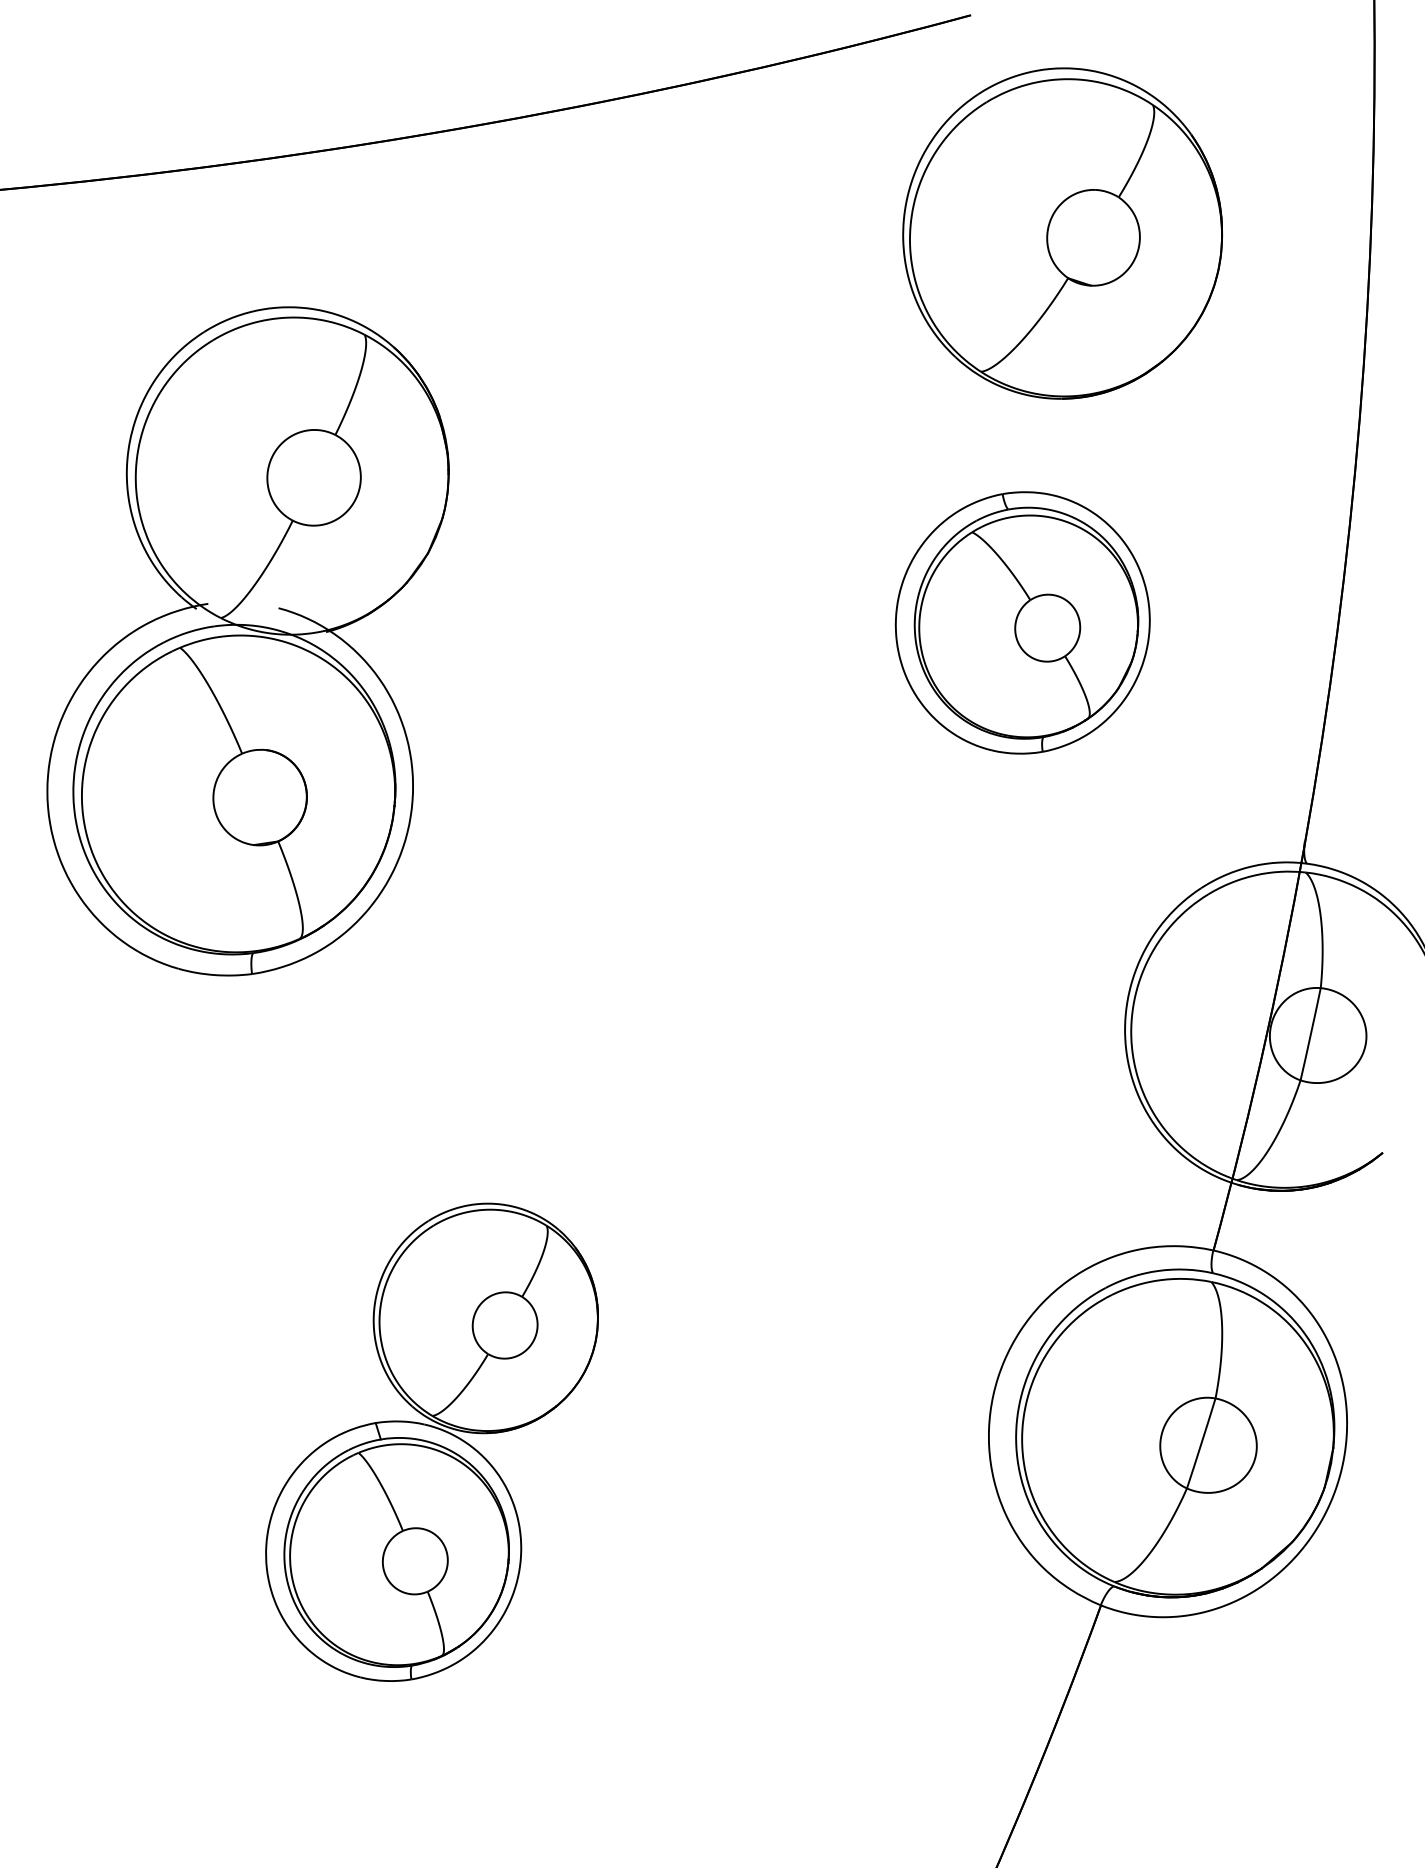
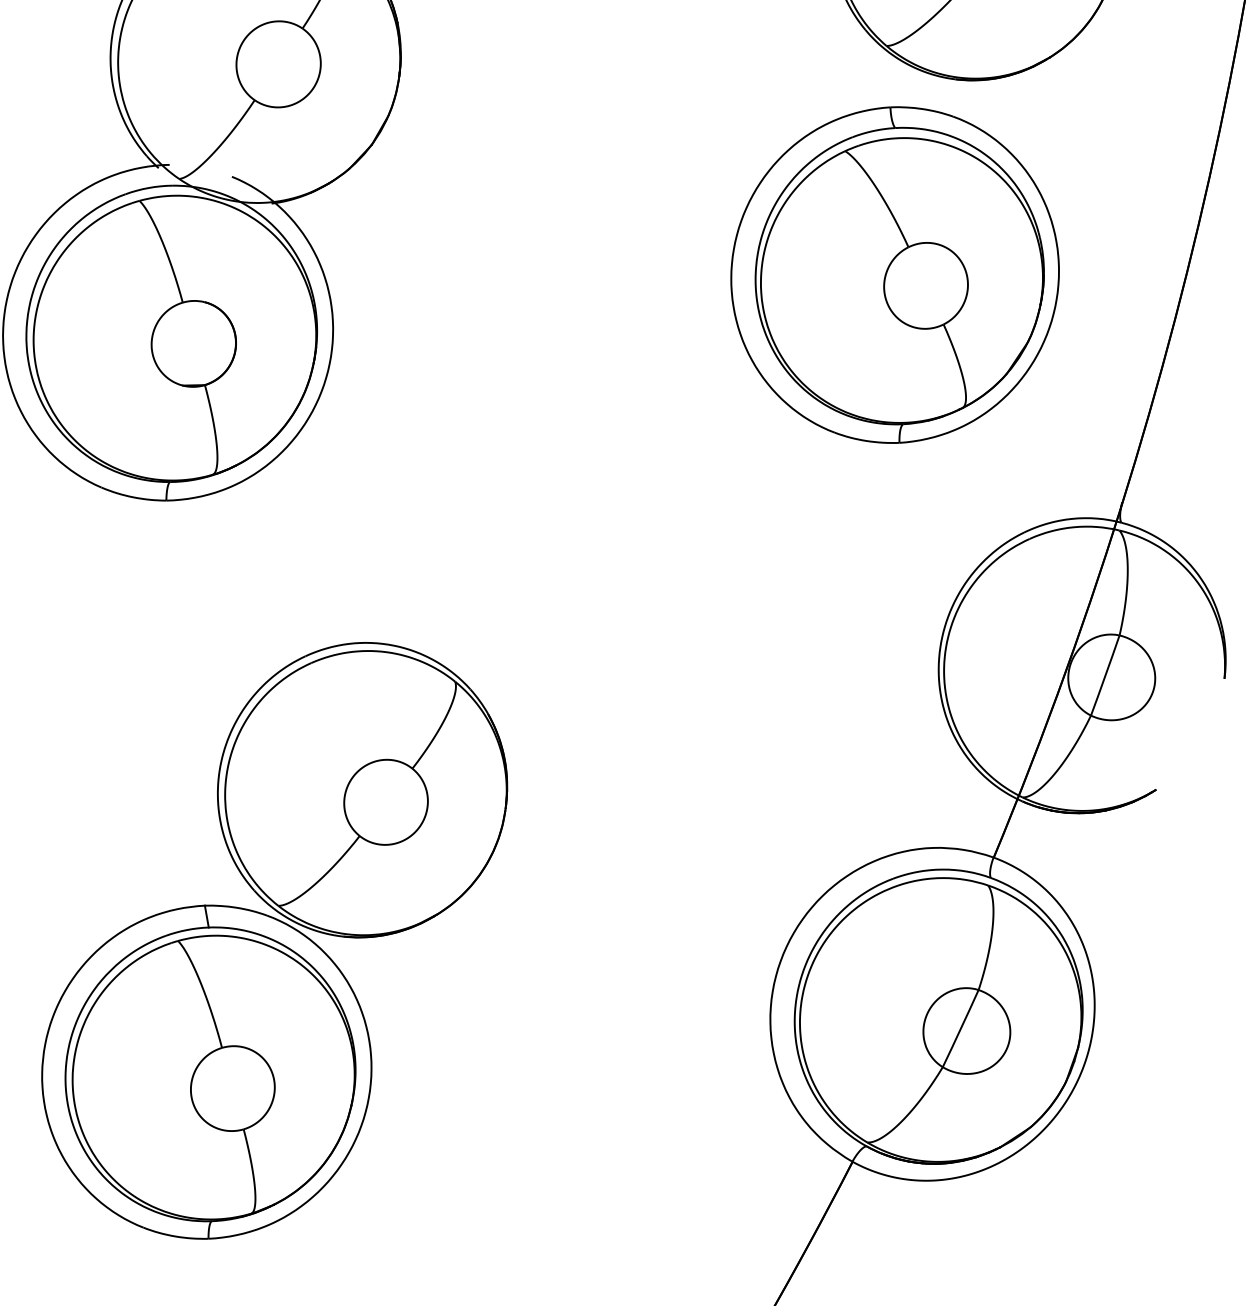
part: (1022, 622) -> (894, 274), size x1.43
part: (431, 1442) -> (273, 939), size x1.43

